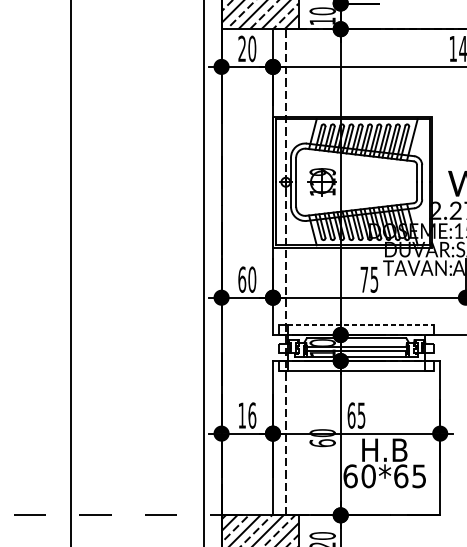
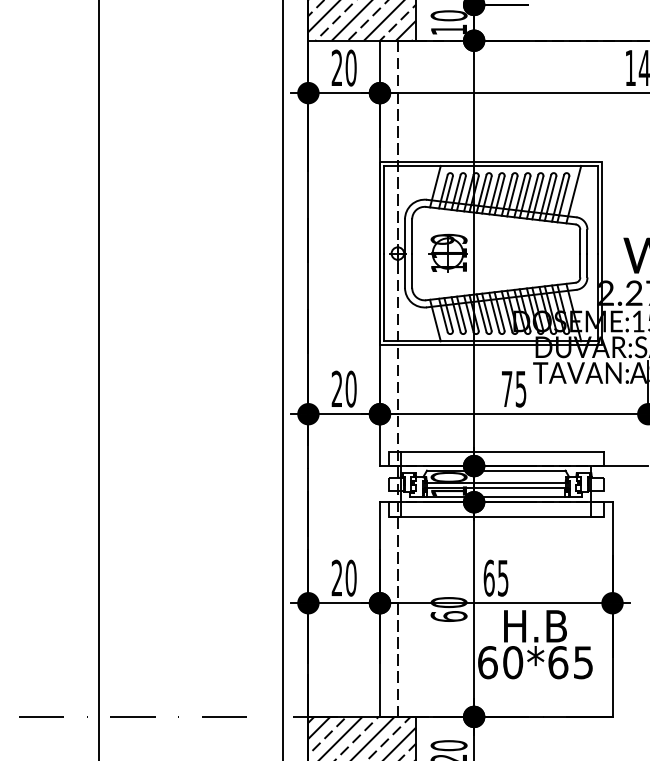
text: (241, 279) -> (336, 388), 60 -> 20
line: (361, 325) -> (503, 452), dashed -> solid
text: (246, 415) -> (343, 577), 16 -> 20

